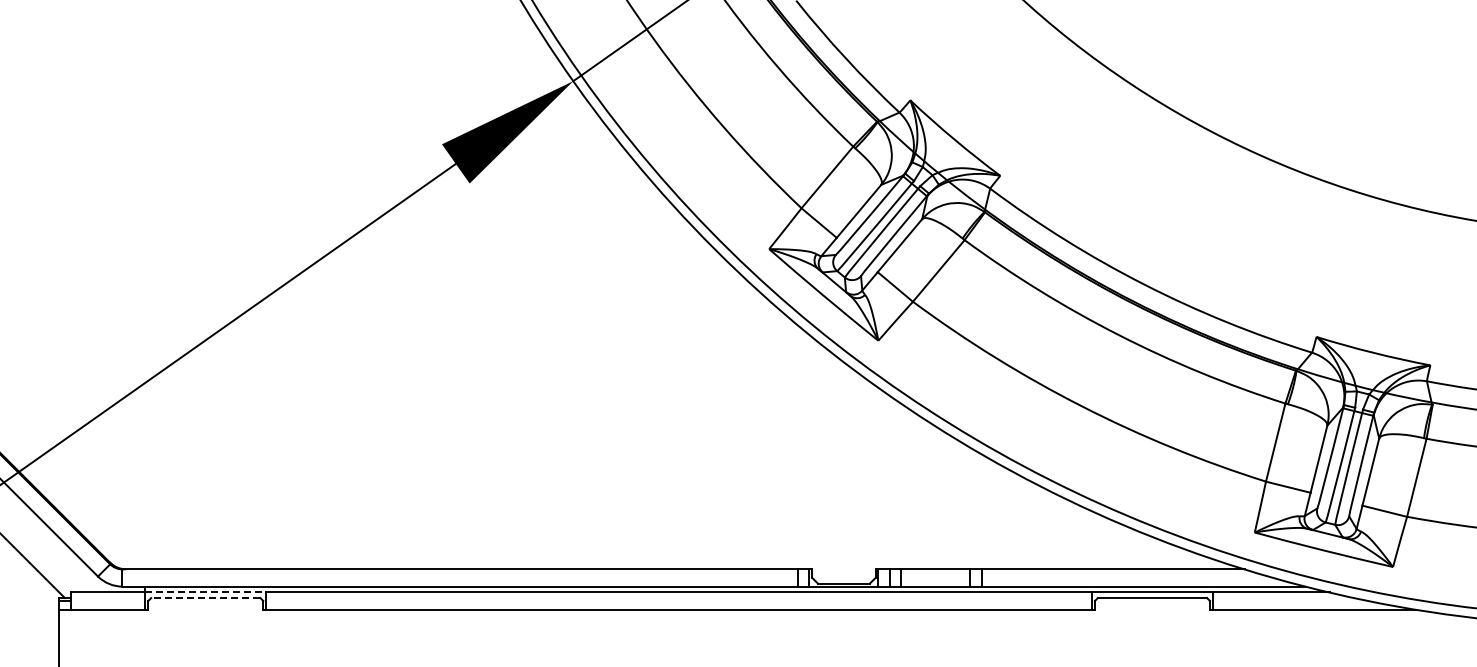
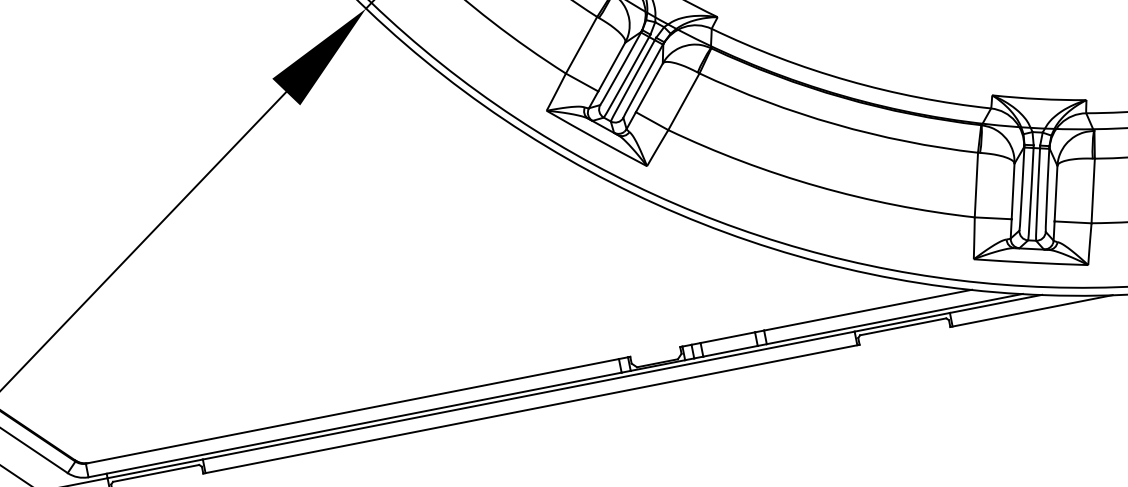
line: (206, 592) -> (155, 468), dashed -> solid
line: (205, 598) -> (155, 473), dashed -> solid

